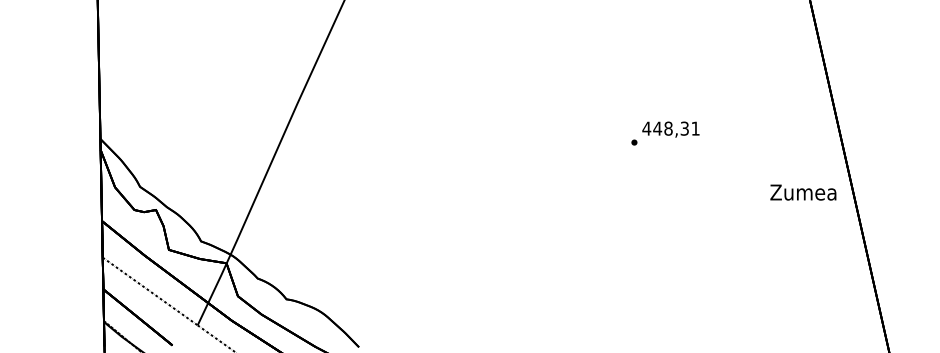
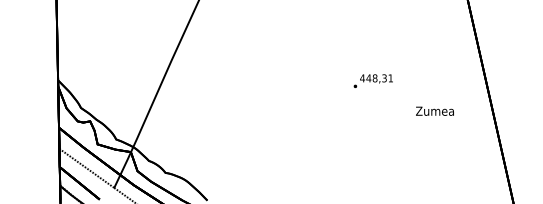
text: (663, 132) -> (372, 80), moved
text: (802, 191) -> (434, 110), moved

